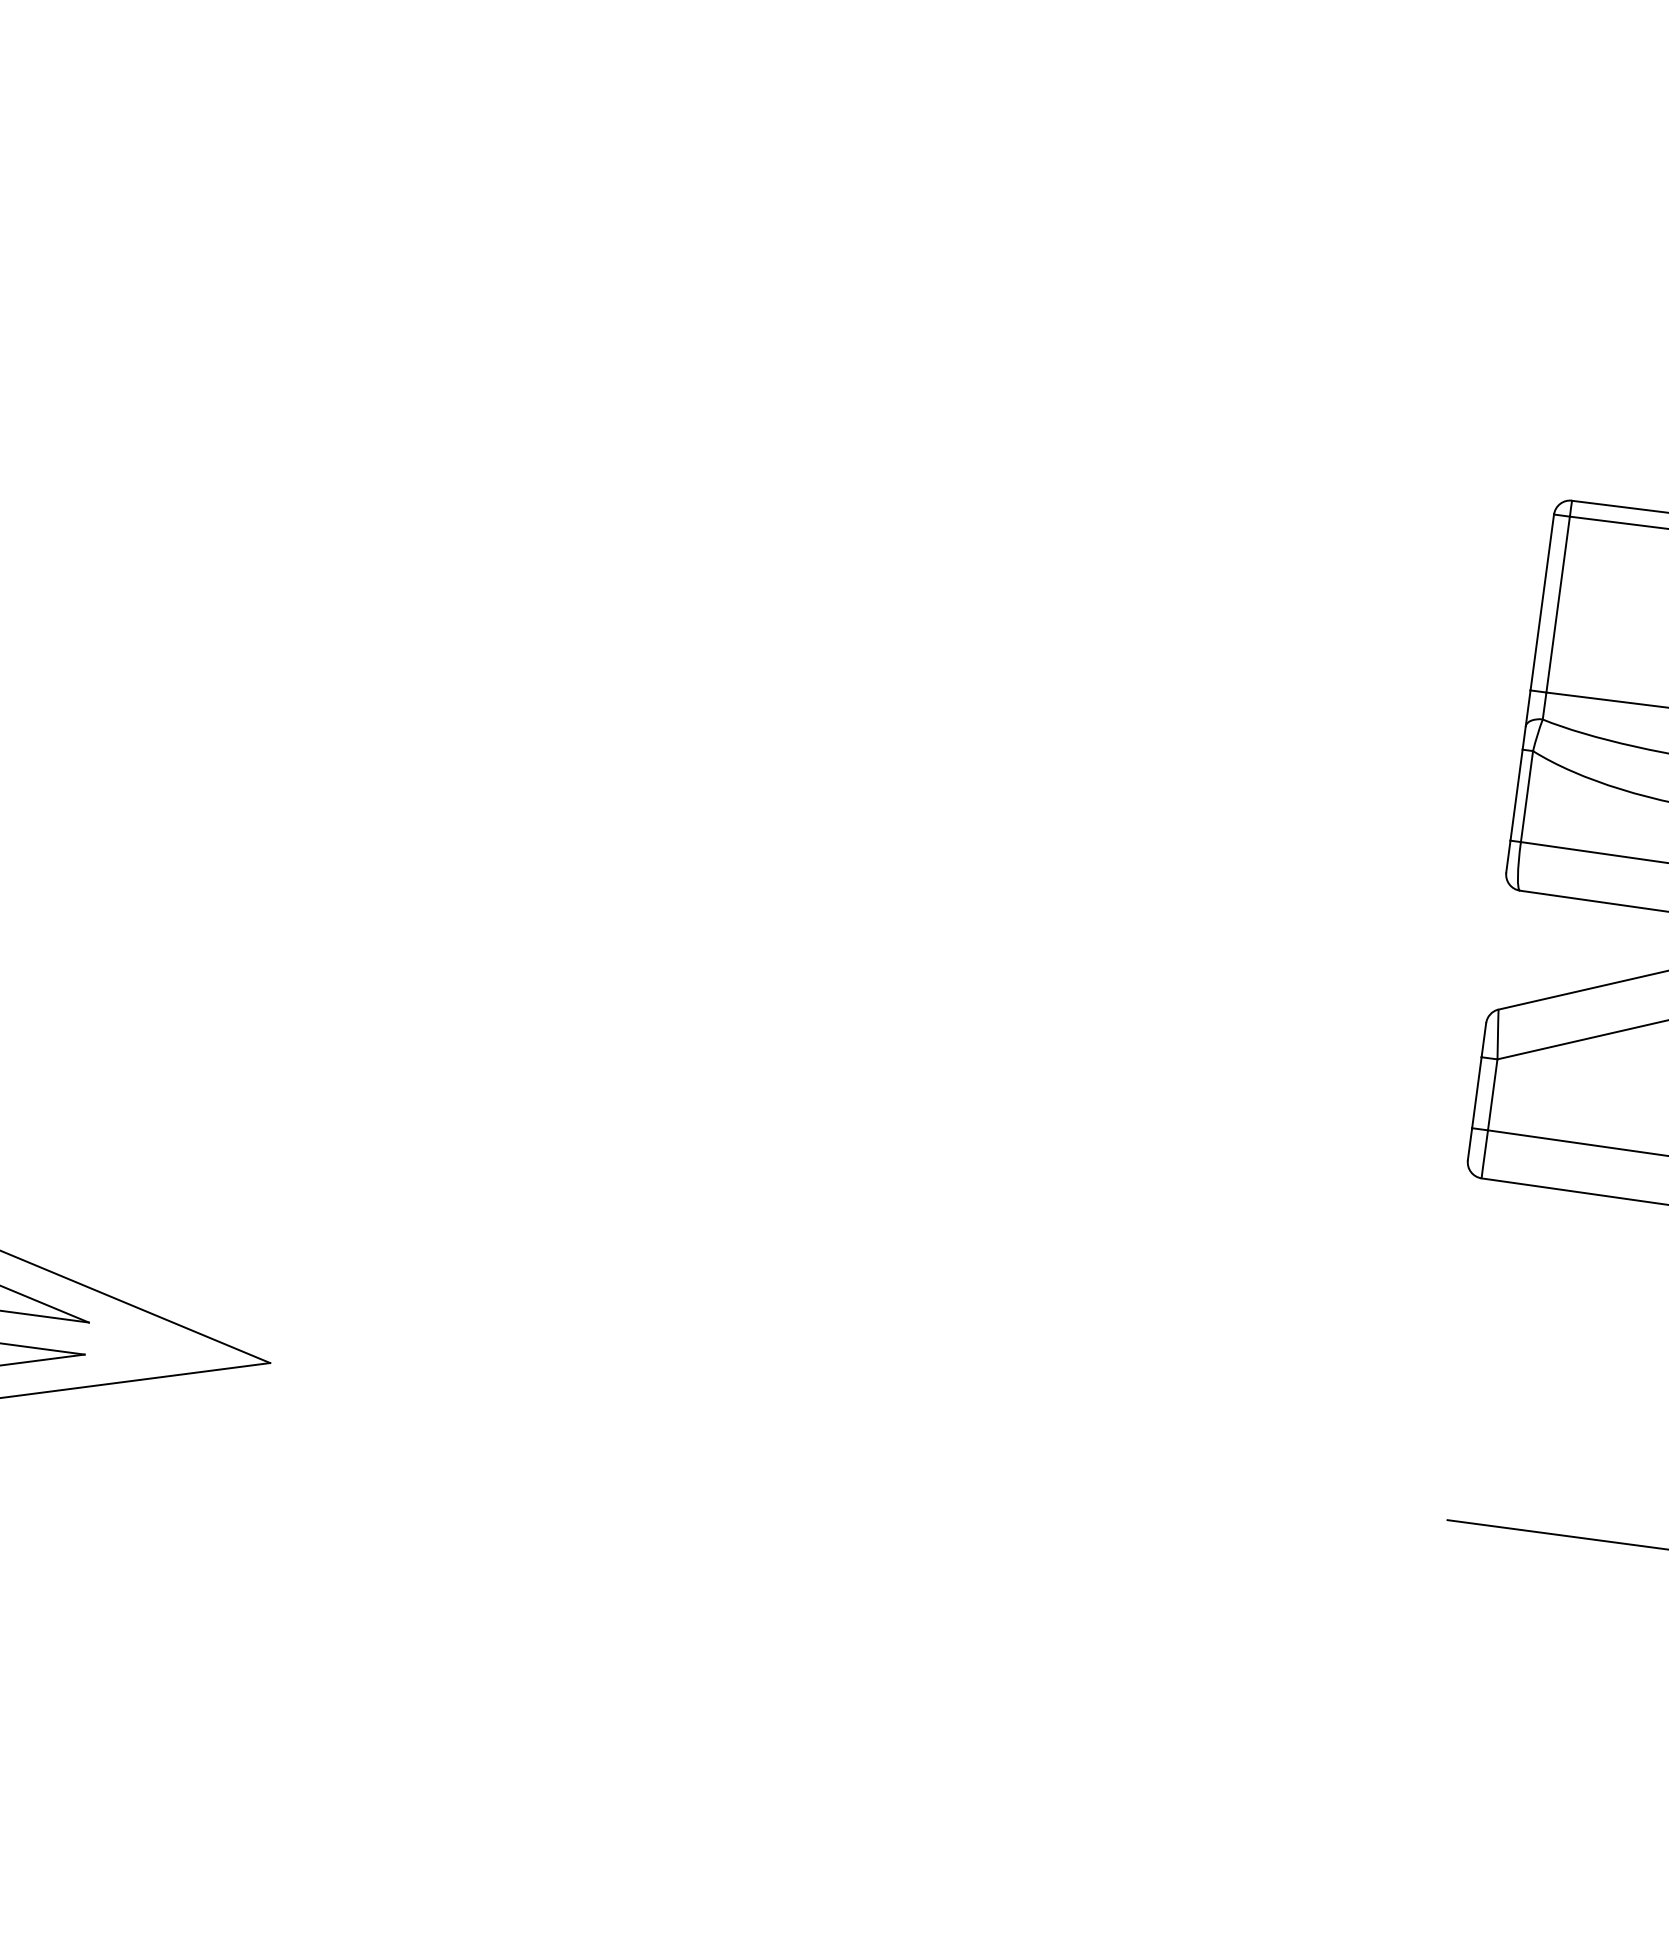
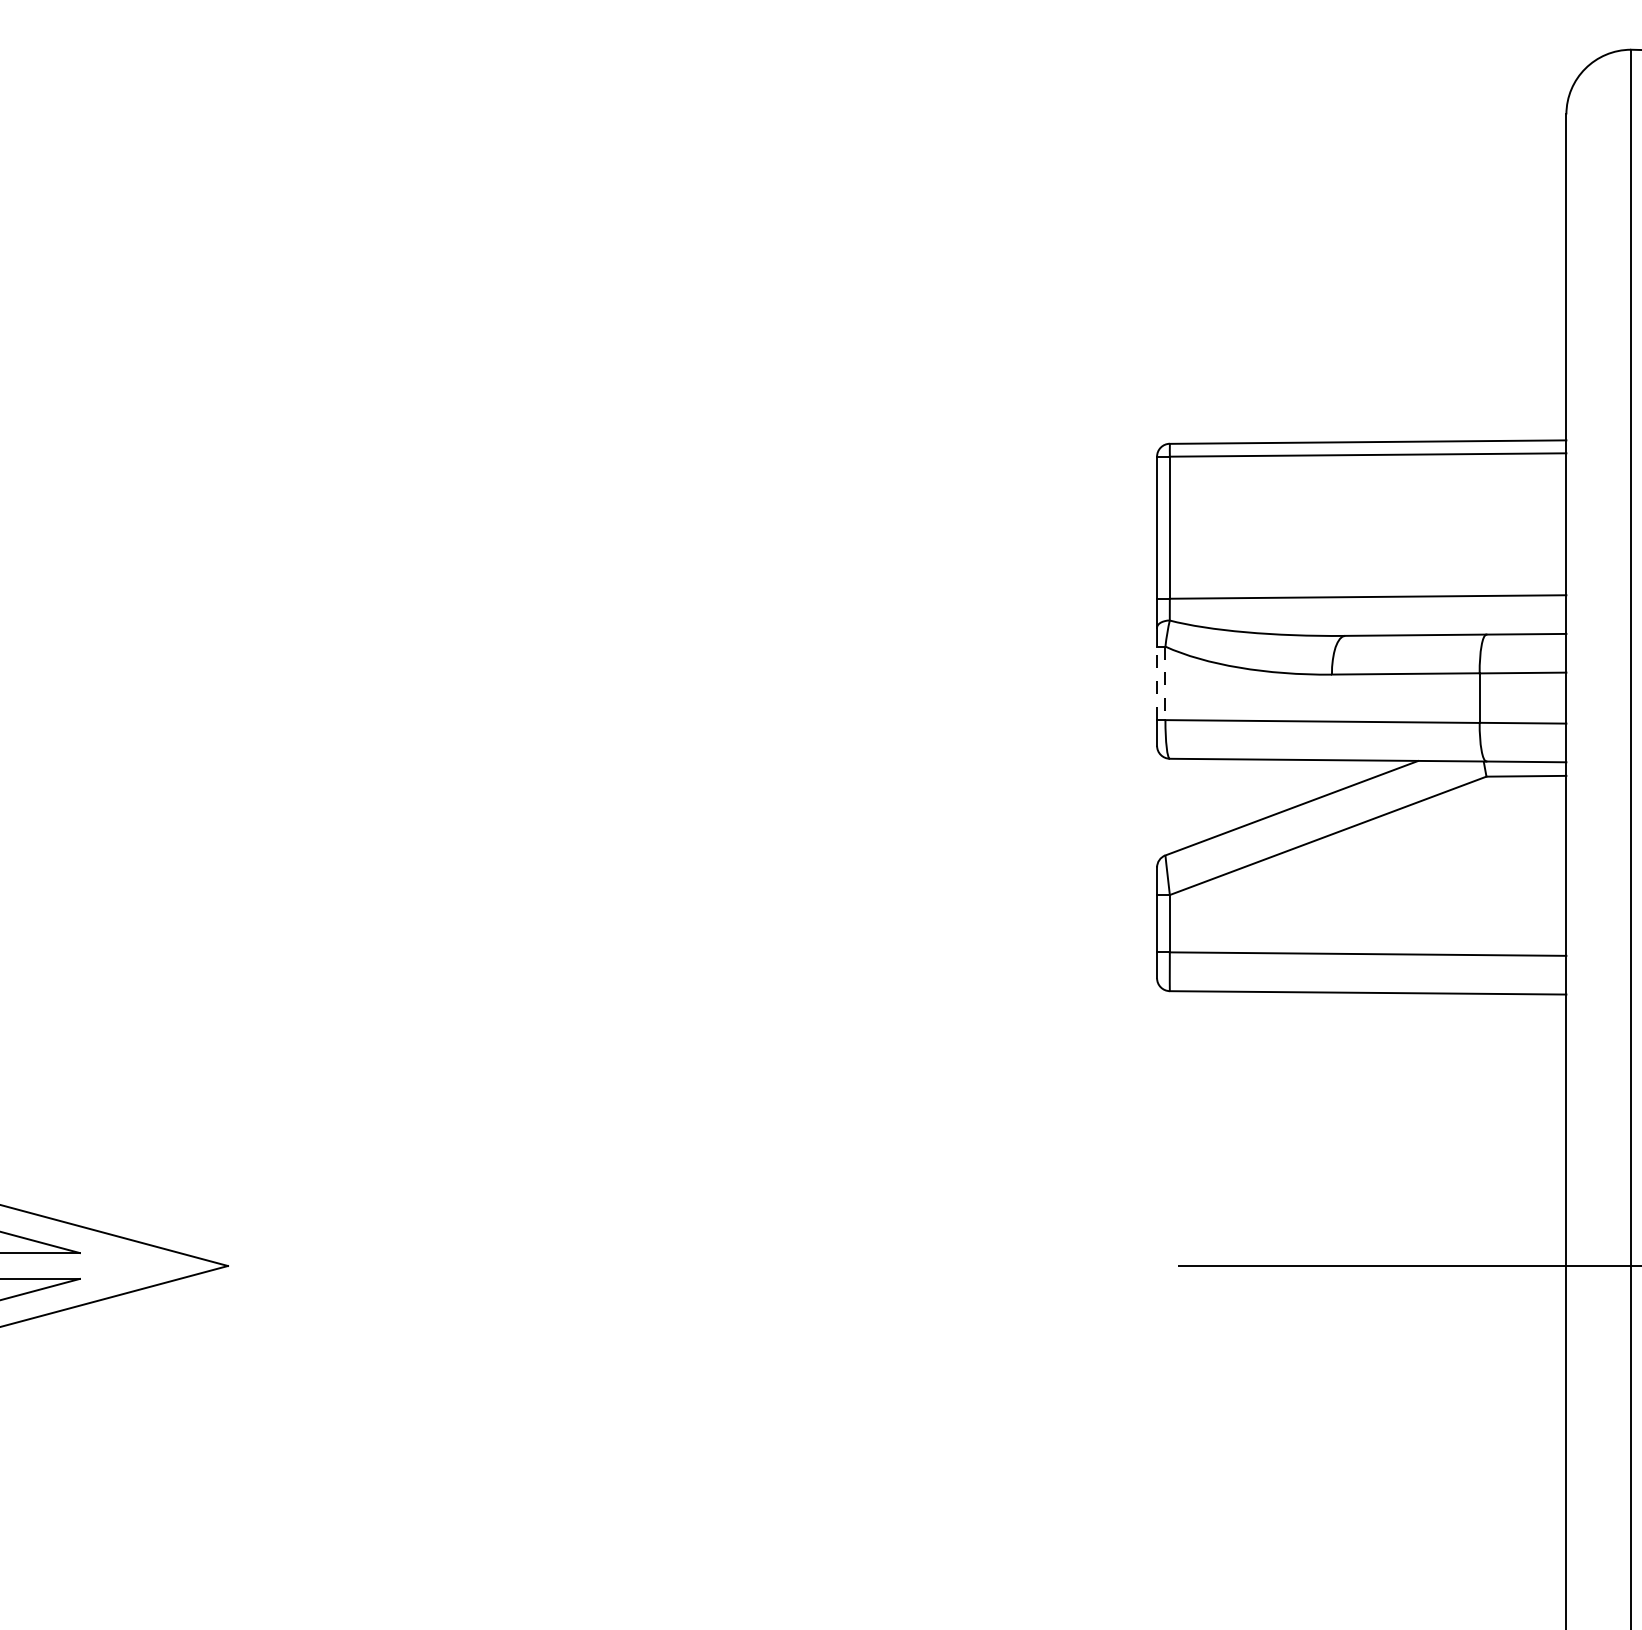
line: (1517, 795) -> (1157, 683), solid -> dashed
line: (1527, 796) -> (1165, 683), solid -> dashed

